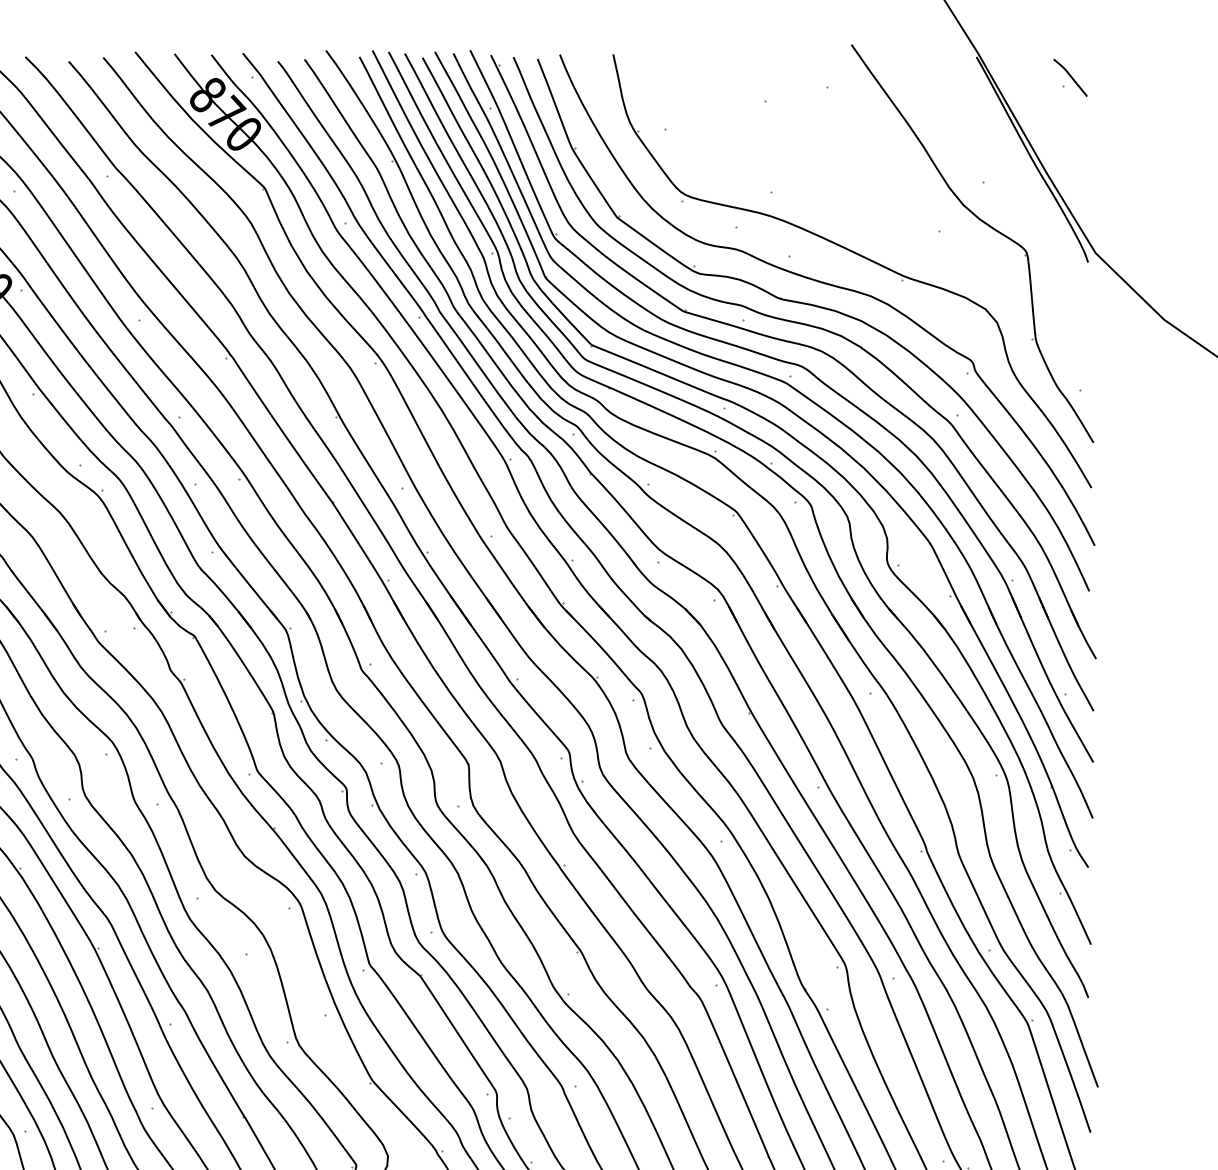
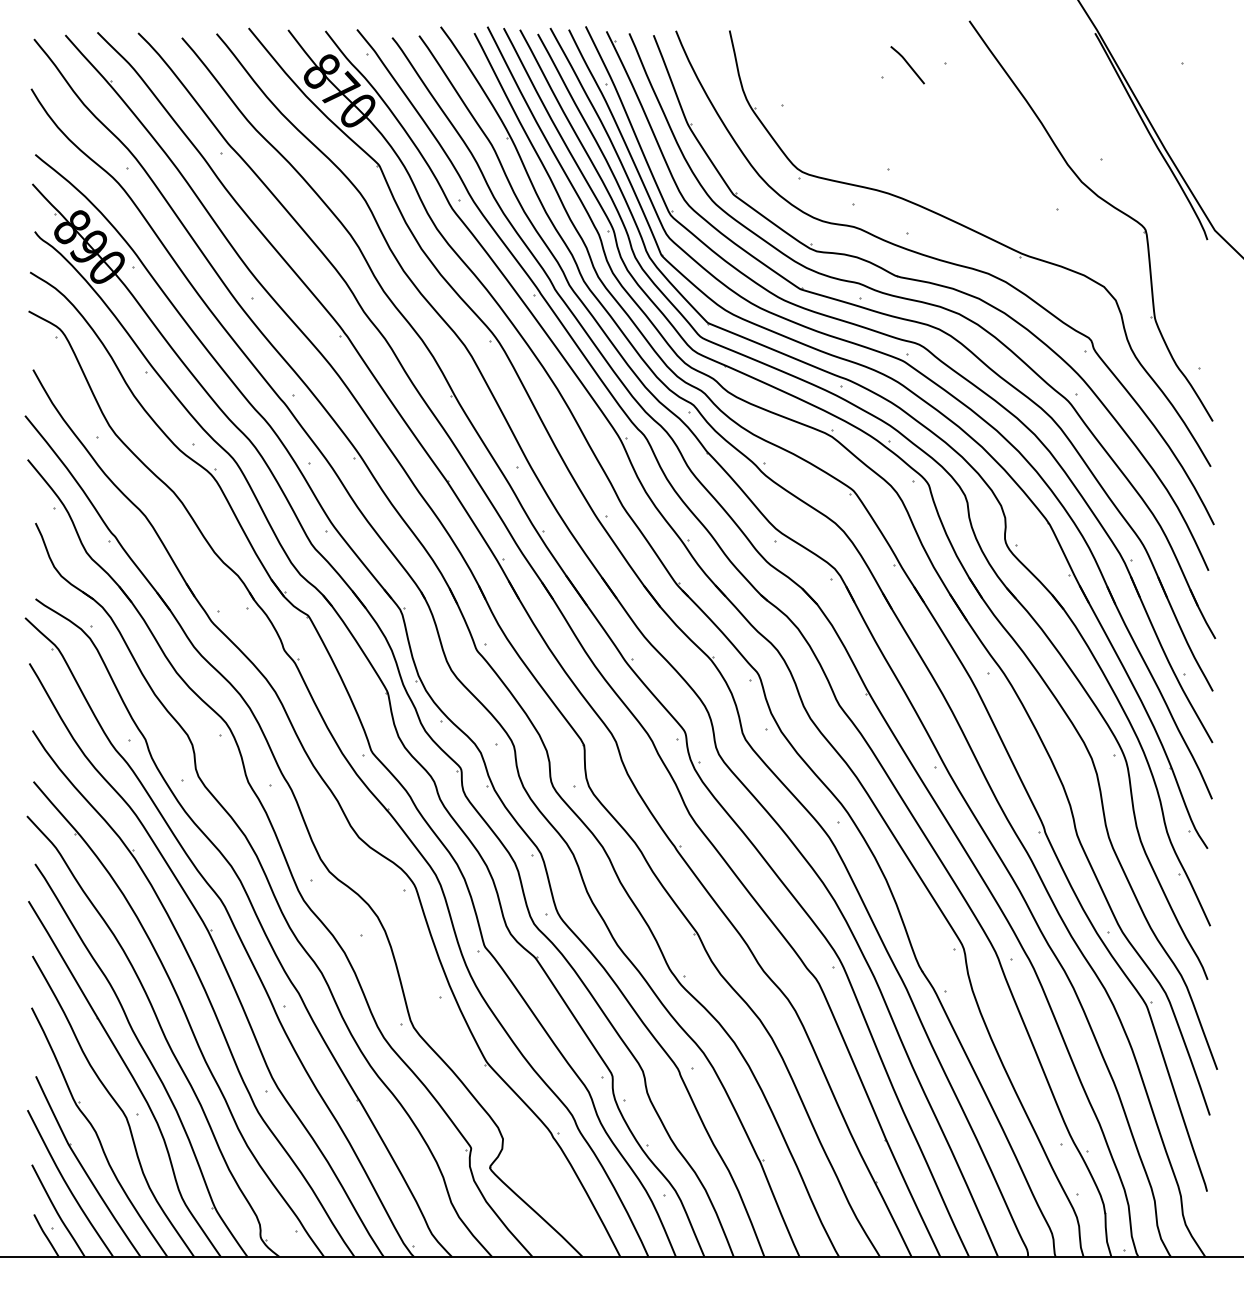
curve: (1070, 77) -> (907, 64), moved

